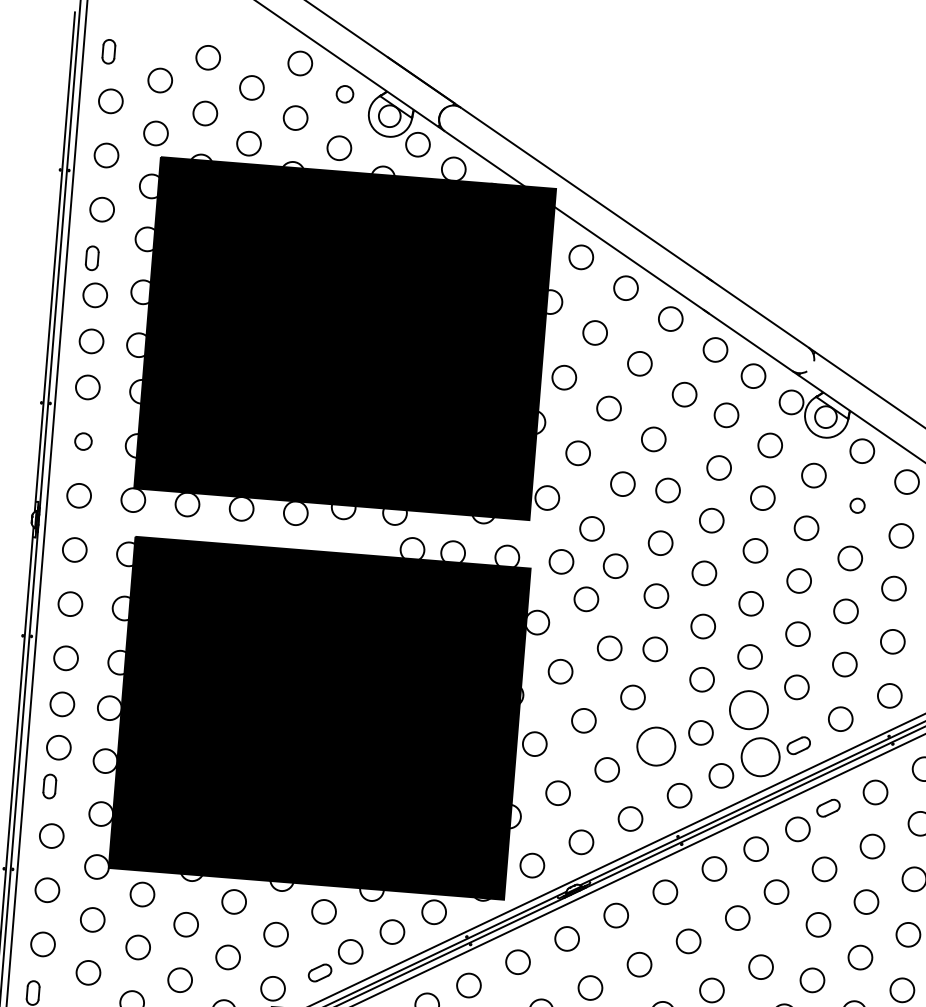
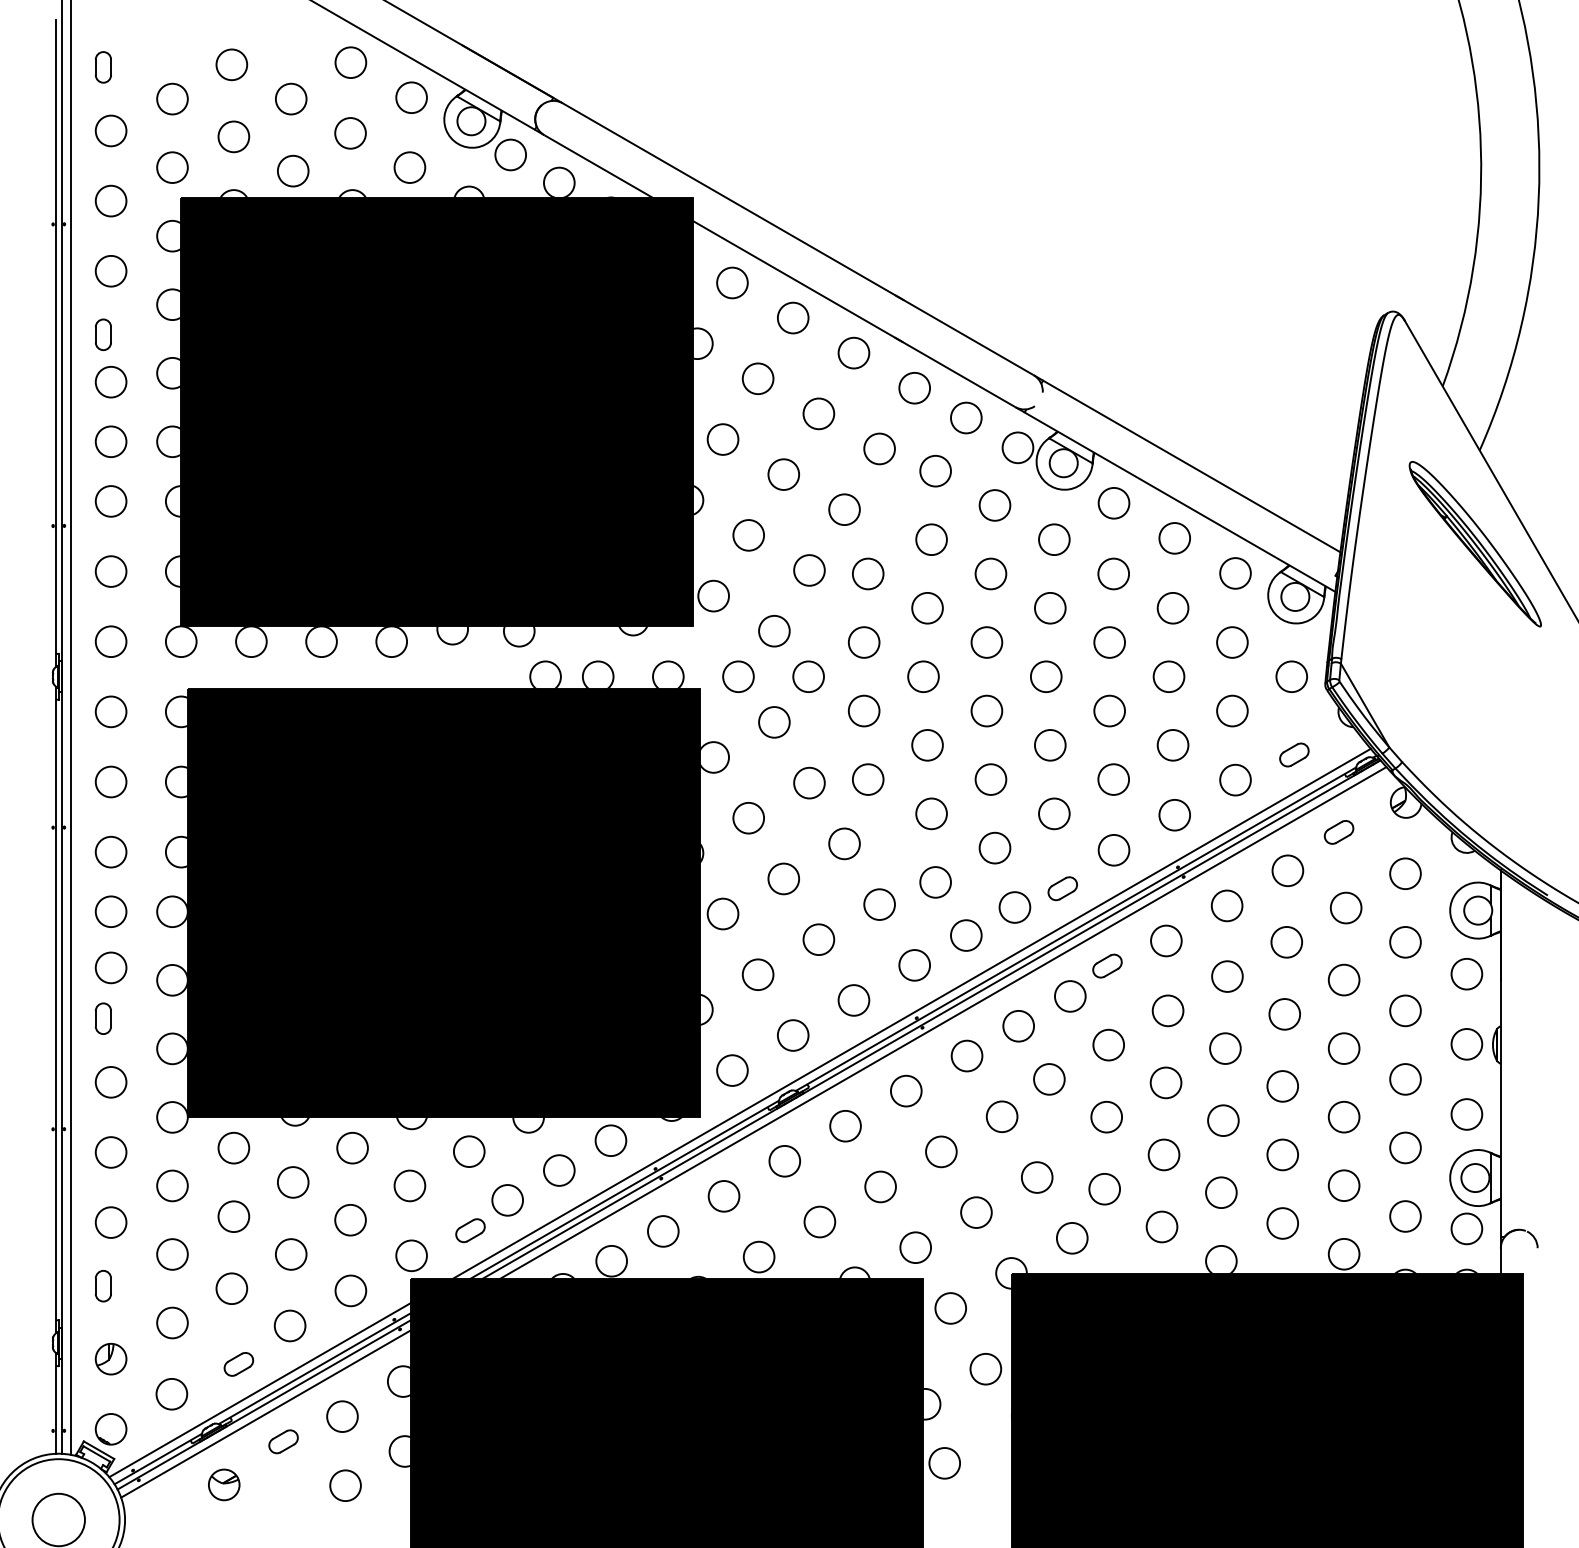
circle: (344, 94) -> (411, 97), size x1.43
circle: (83, 441) -> (110, 571), size x1.43
circle: (857, 505) -> (1113, 573), size x1.67
circle: (748, 709) -> (994, 847), size x0.62
circle: (656, 746) -> (879, 904), size x0.62
circle: (760, 757) -> (1014, 907), size x0.62

